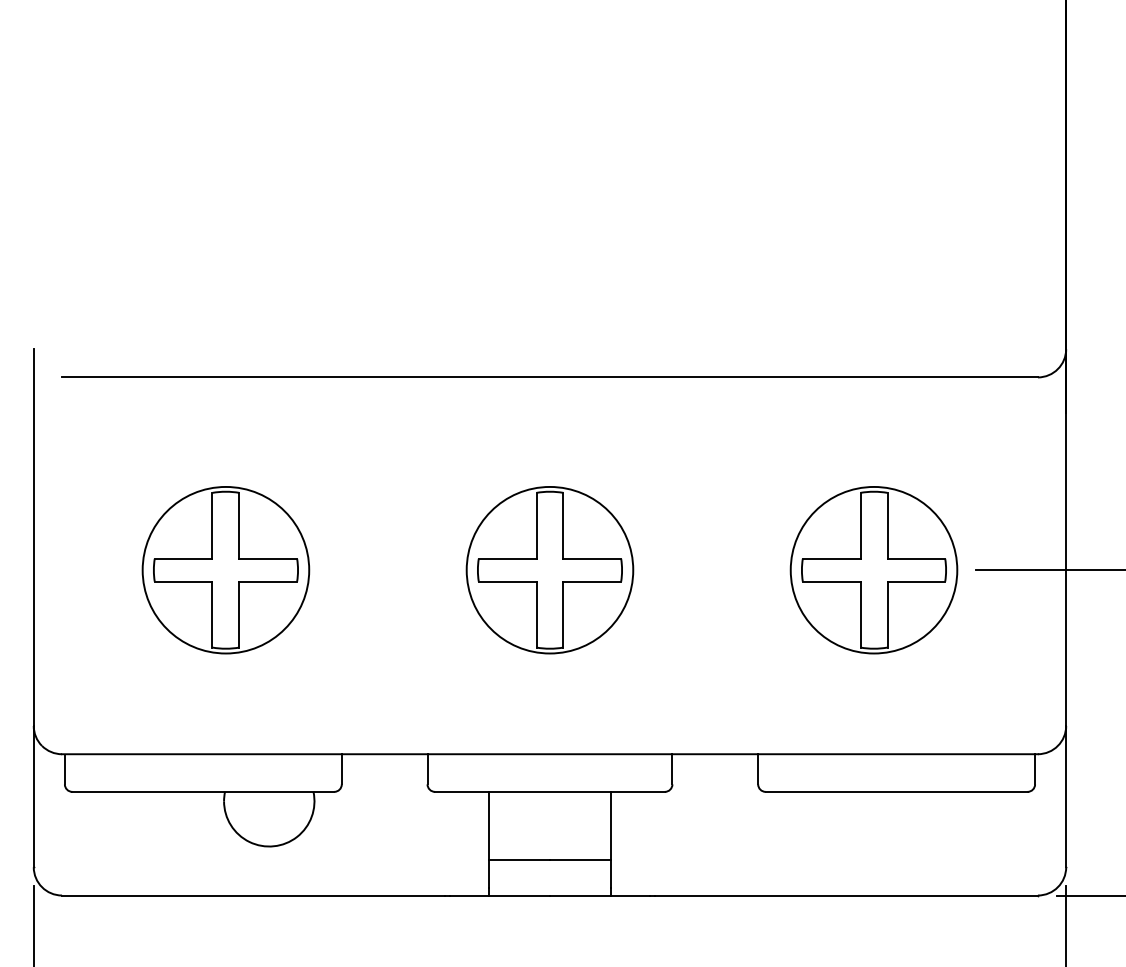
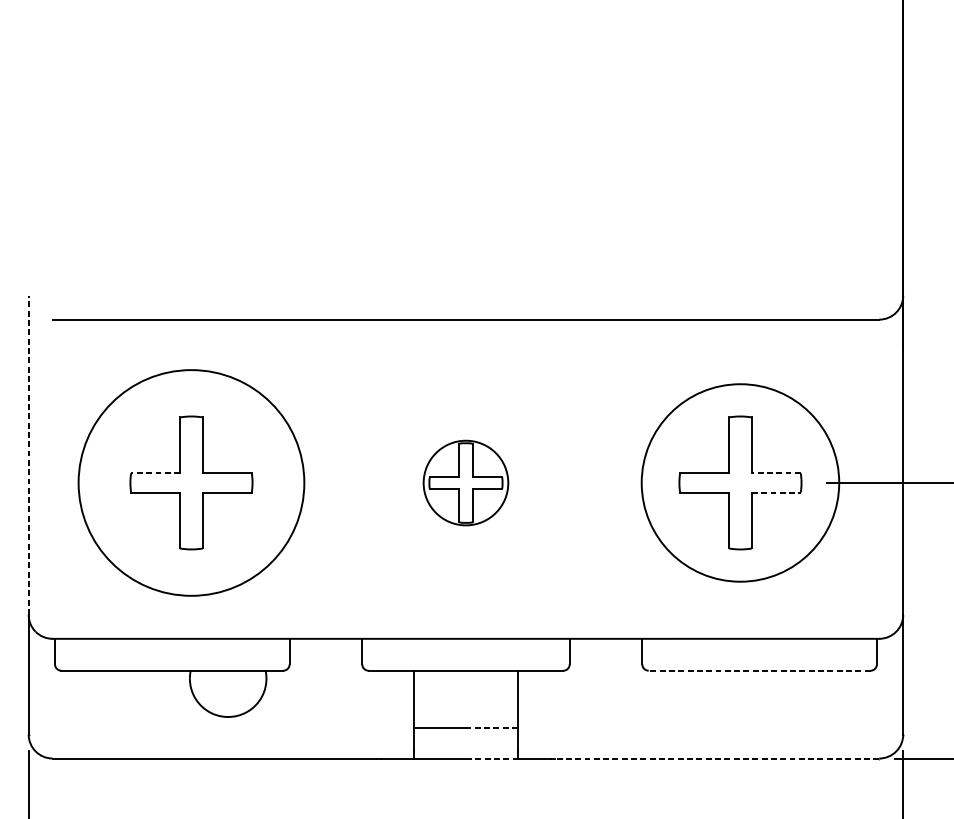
line: (33, 537) -> (28, 455), solid -> dashed
line: (183, 558) -> (155, 473), solid -> dashed
line: (916, 558) -> (776, 473), solid -> dashed
circle: (225, 569) -> (191, 482), size x1.6
circle: (873, 569) -> (740, 482), size x1.4
part: (549, 570) -> (465, 483), size x0.6
line: (916, 581) -> (776, 492), solid -> dashed
line: (896, 791) -> (759, 670), solid -> dashed
line: (580, 859) -> (491, 728), solid -> dashed
line: (580, 895) -> (491, 758), solid -> dashed
line: (846, 895) -> (717, 758), solid -> dashed

